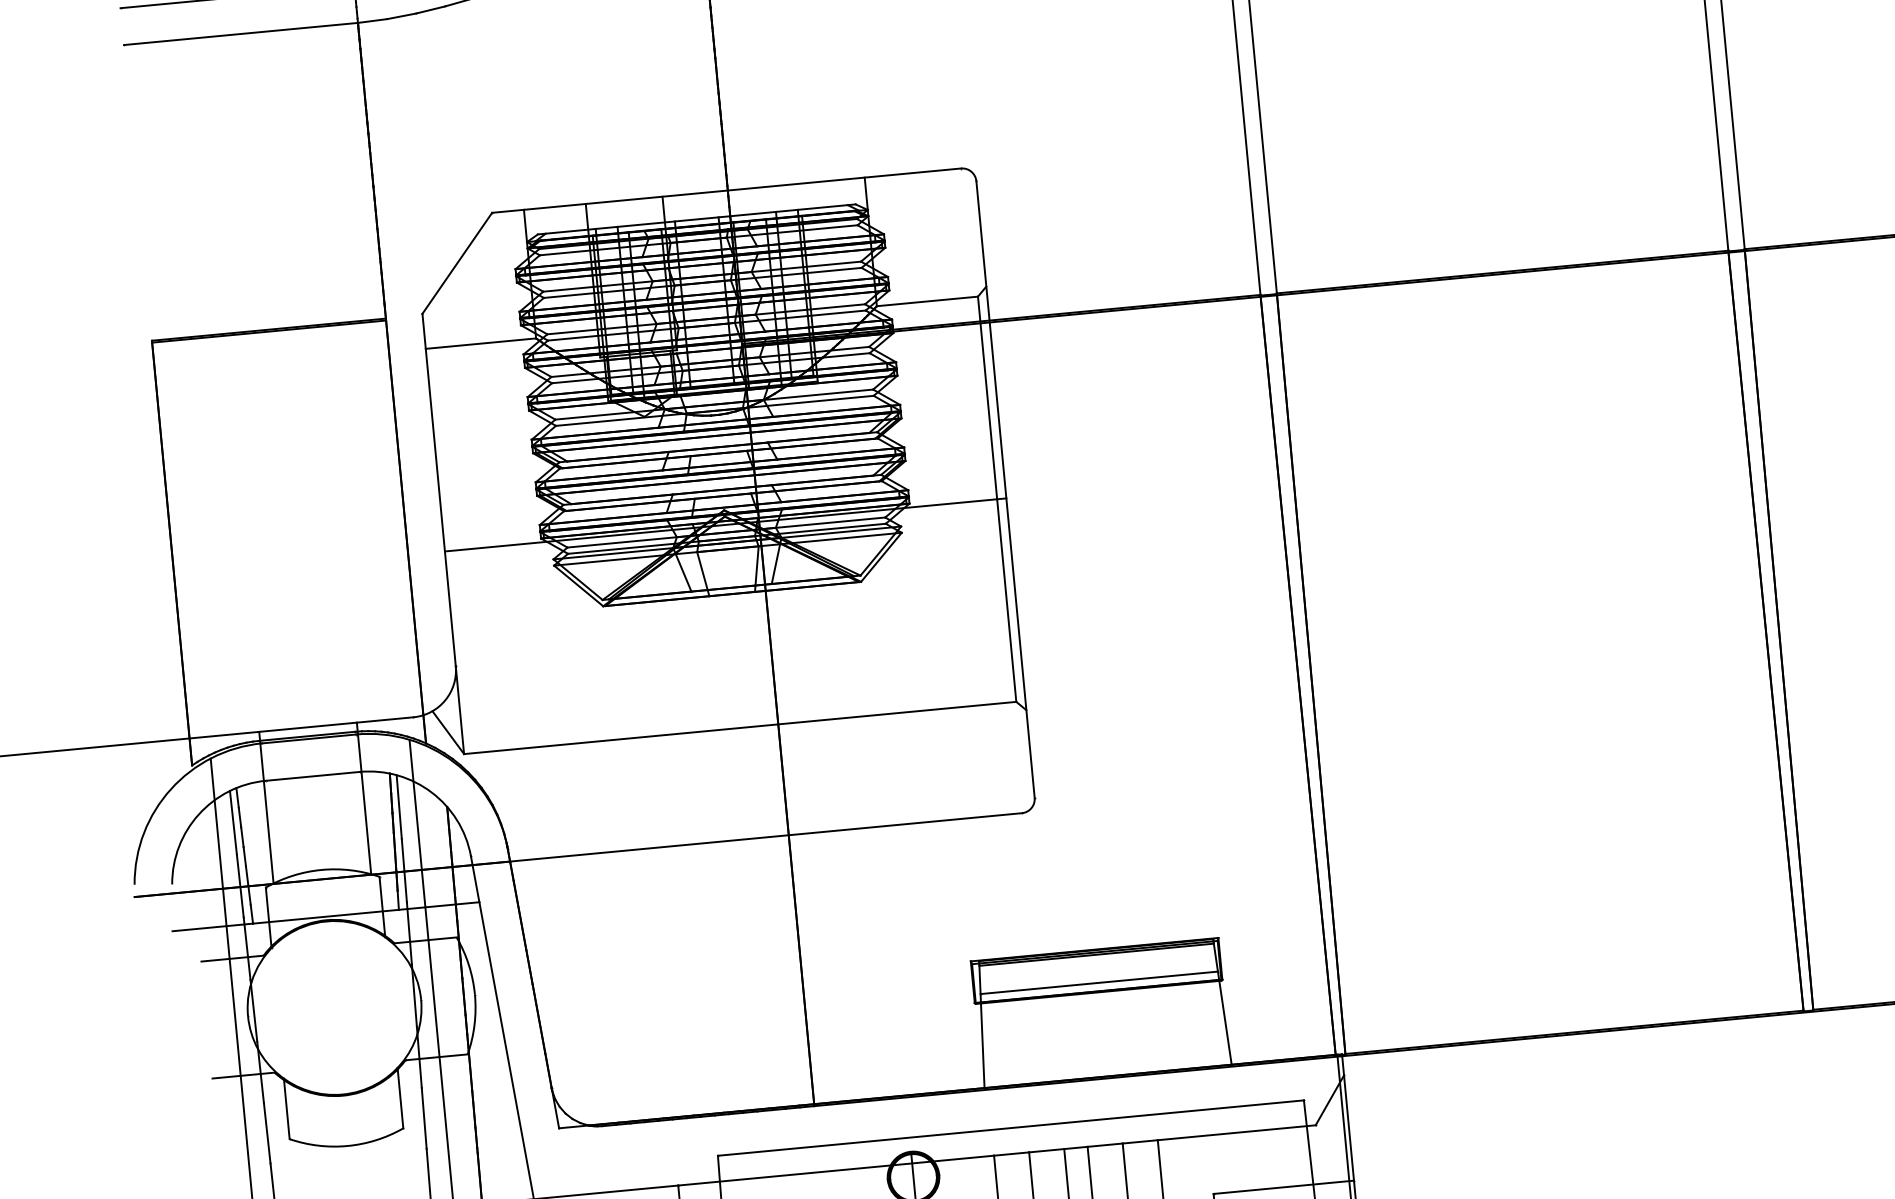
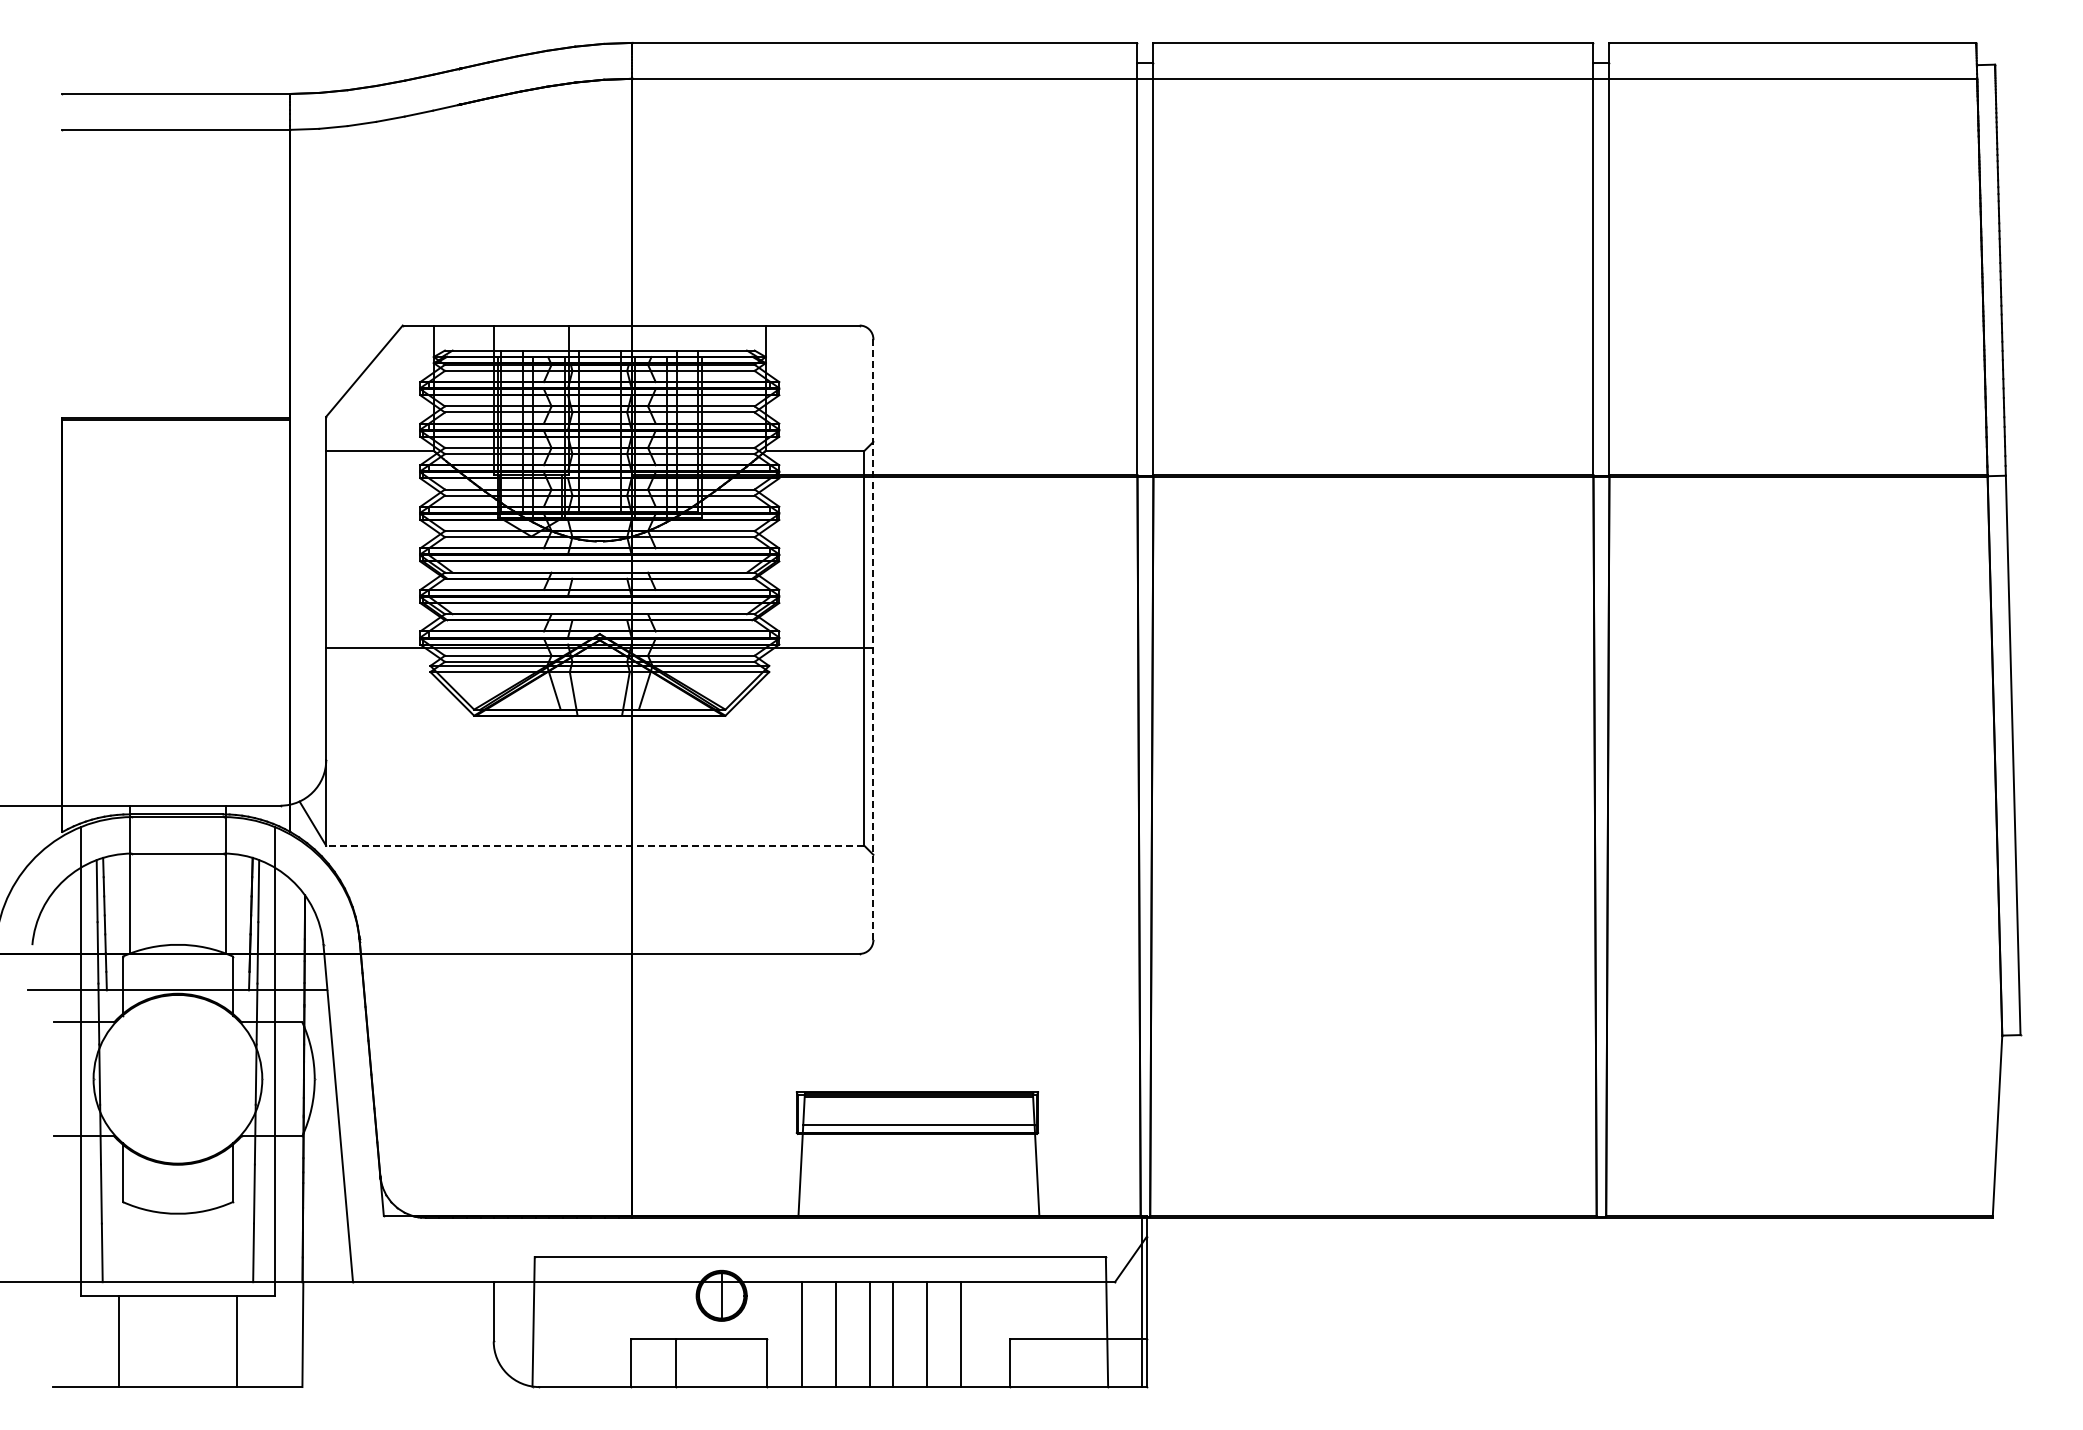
line: (1005, 489) -> (873, 639), solid -> dashed
line: (739, 727) -> (594, 845), solid -> dashed

